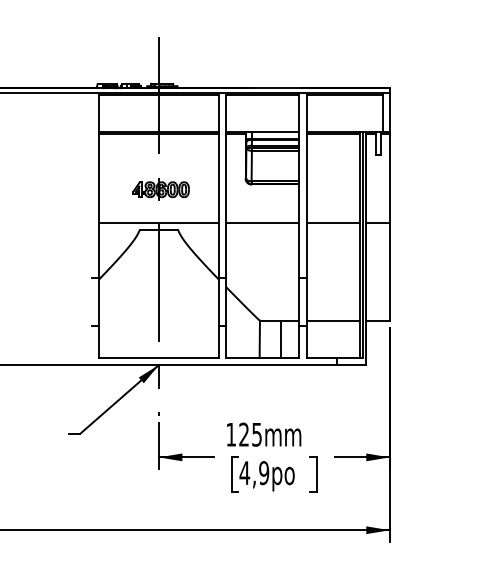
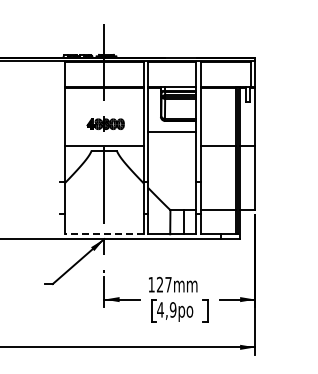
line: (263, 222) -> (172, 131), moved
line: (157, 357) -> (103, 234), solid -> dashed
text: (256, 434) -> (168, 284), 125mm -> 127mm

